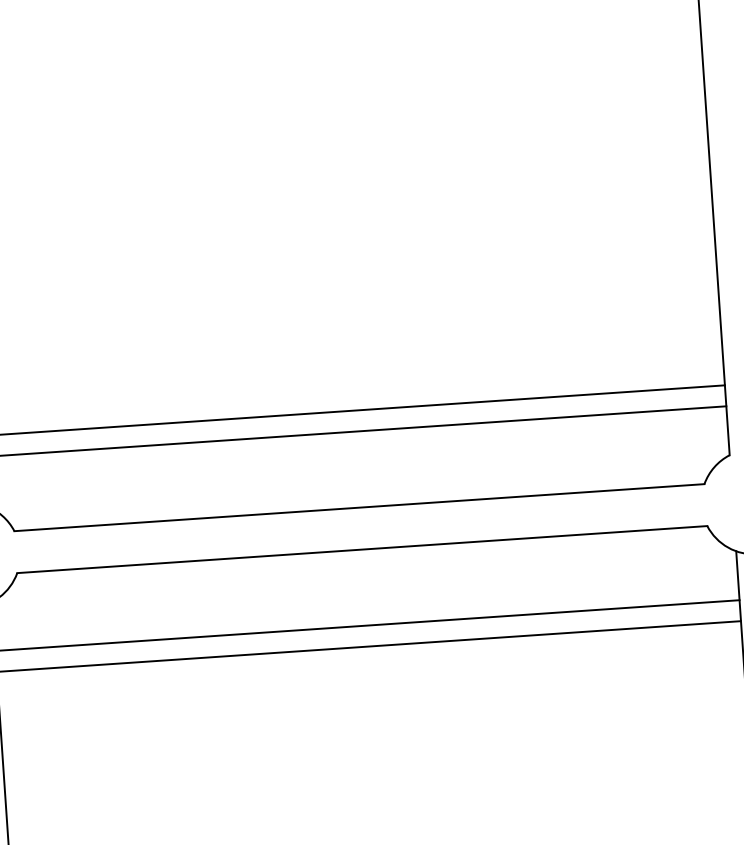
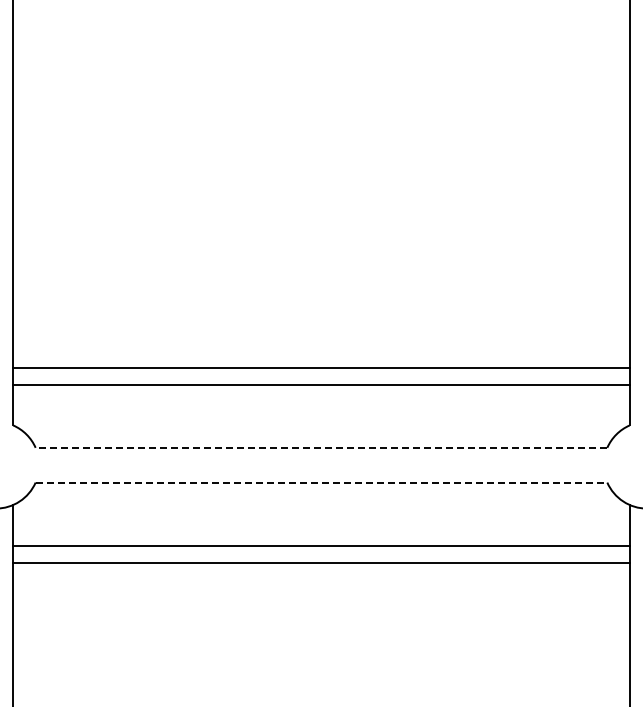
line: (359, 507) -> (321, 447), solid -> dashed
line: (362, 549) -> (321, 482), solid -> dashed

